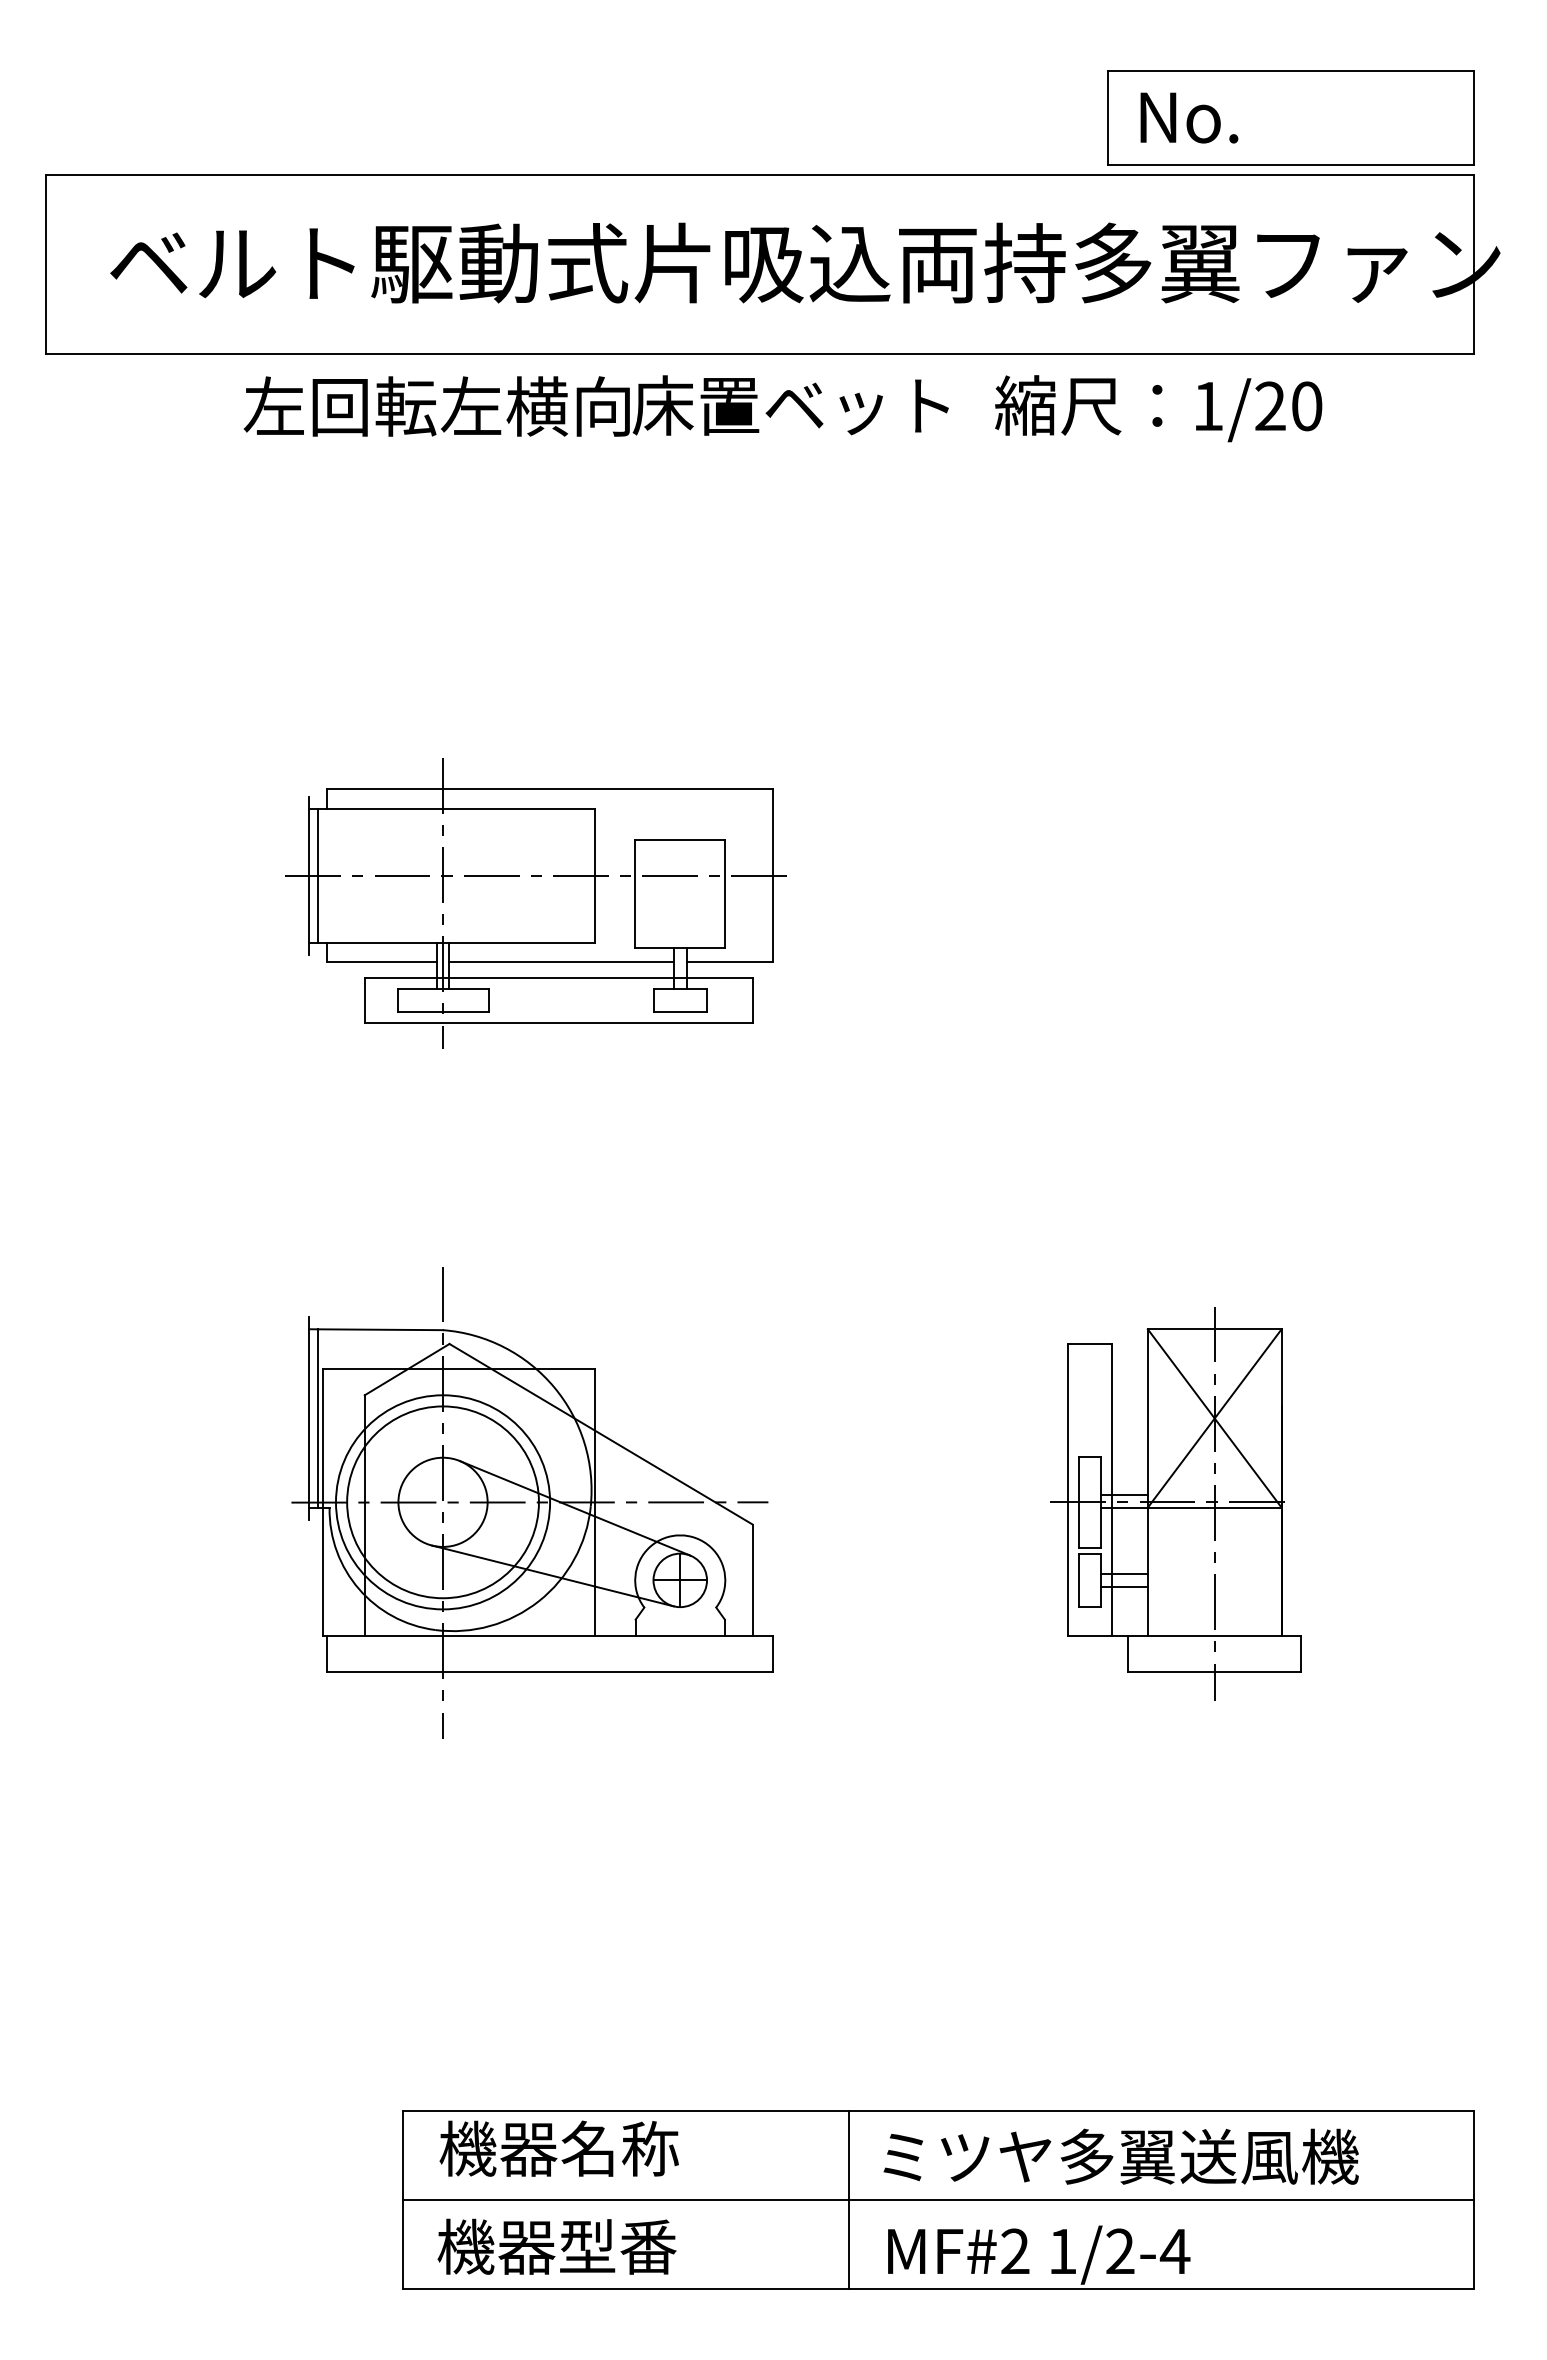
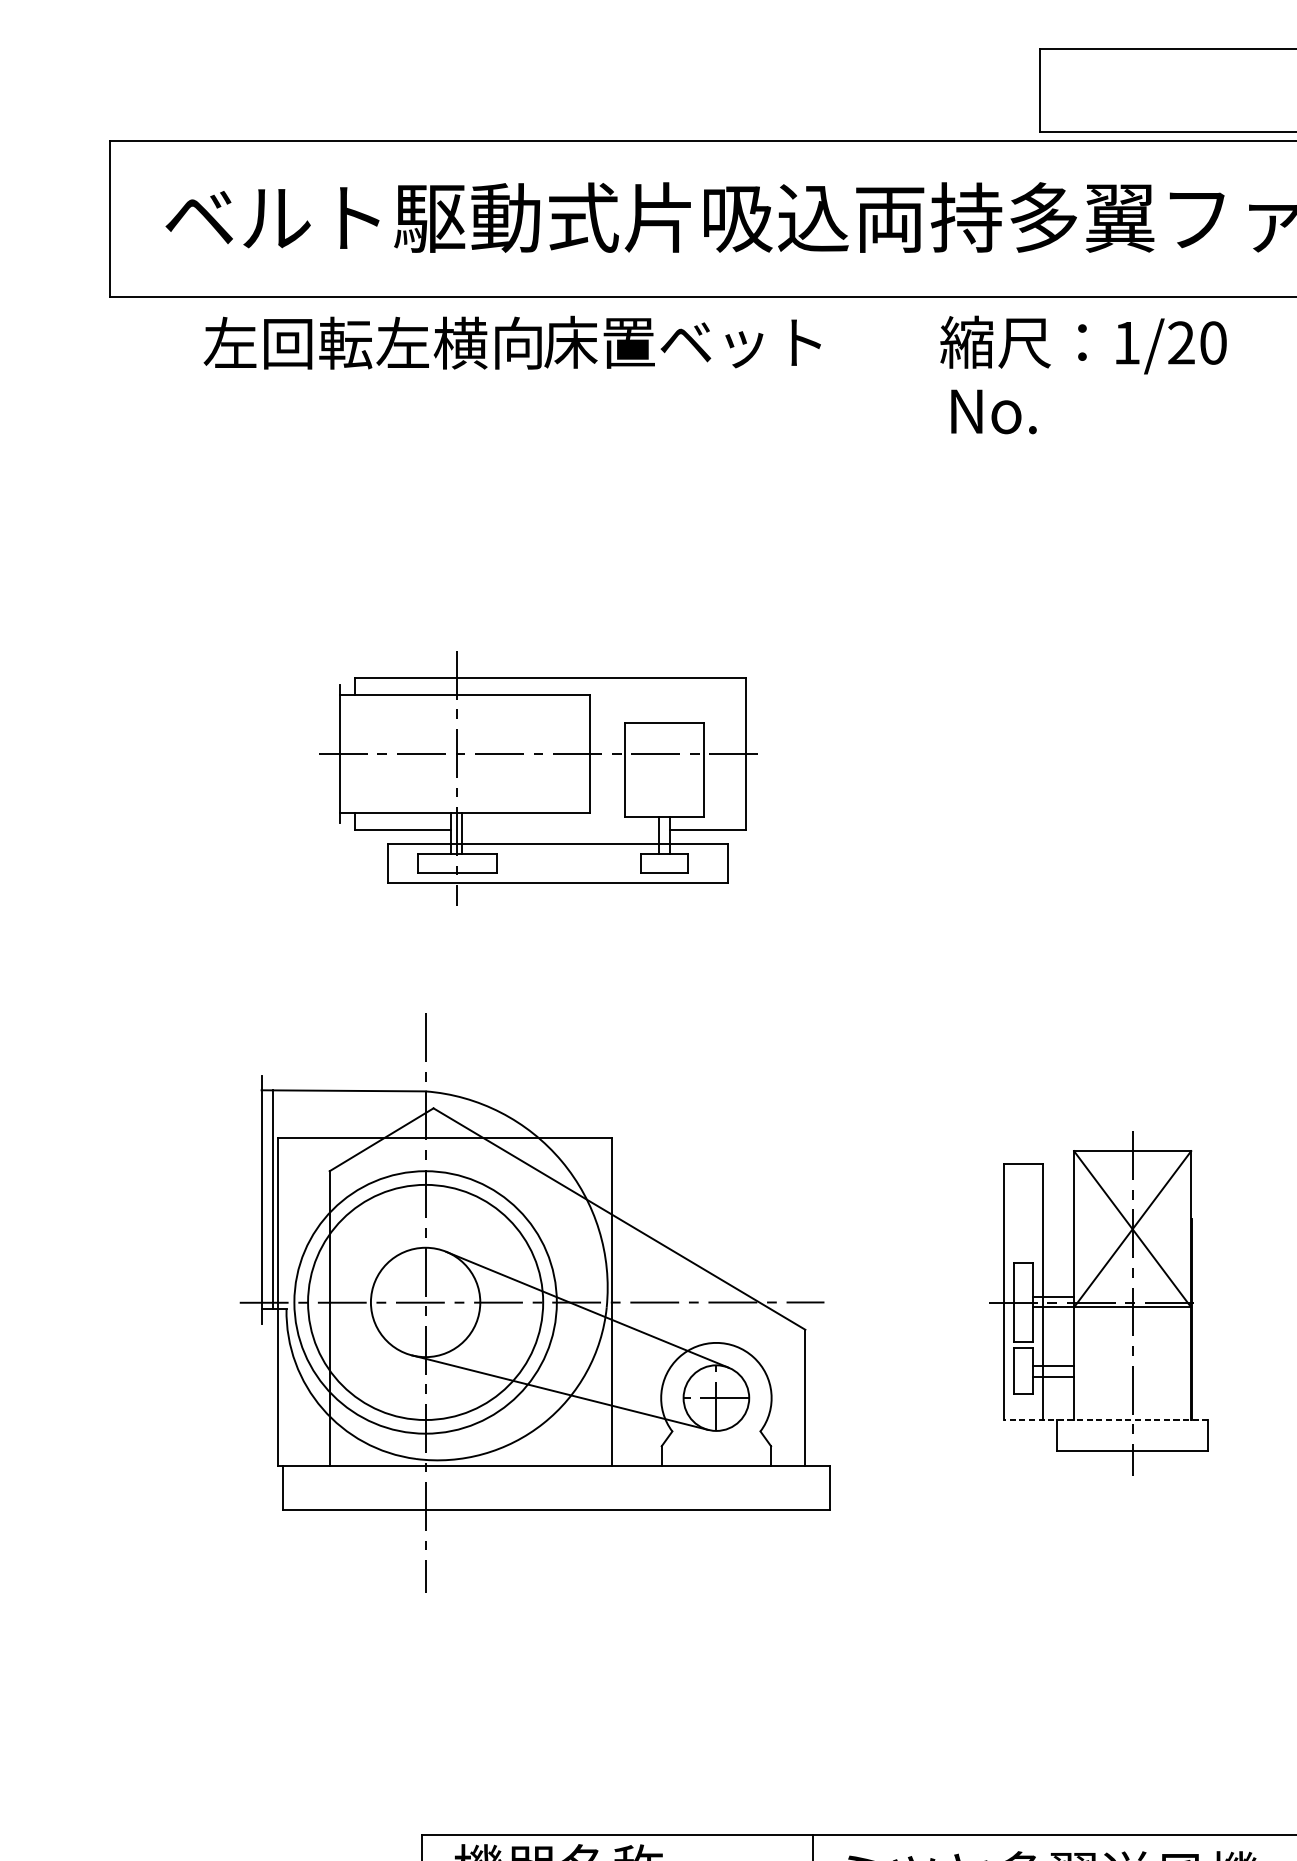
text: (1189, 117) -> (994, 411), moved
text: (595, 405) -> (511, 342), moved
line: (318, 875) -> (347, 753), removed
line: (561, 962) -> (560, 829), removed
part: (532, 1502) -> (535, 1302), size x1.4
line: (1184, 1636) -> (1106, 1420), solid -> dashed

